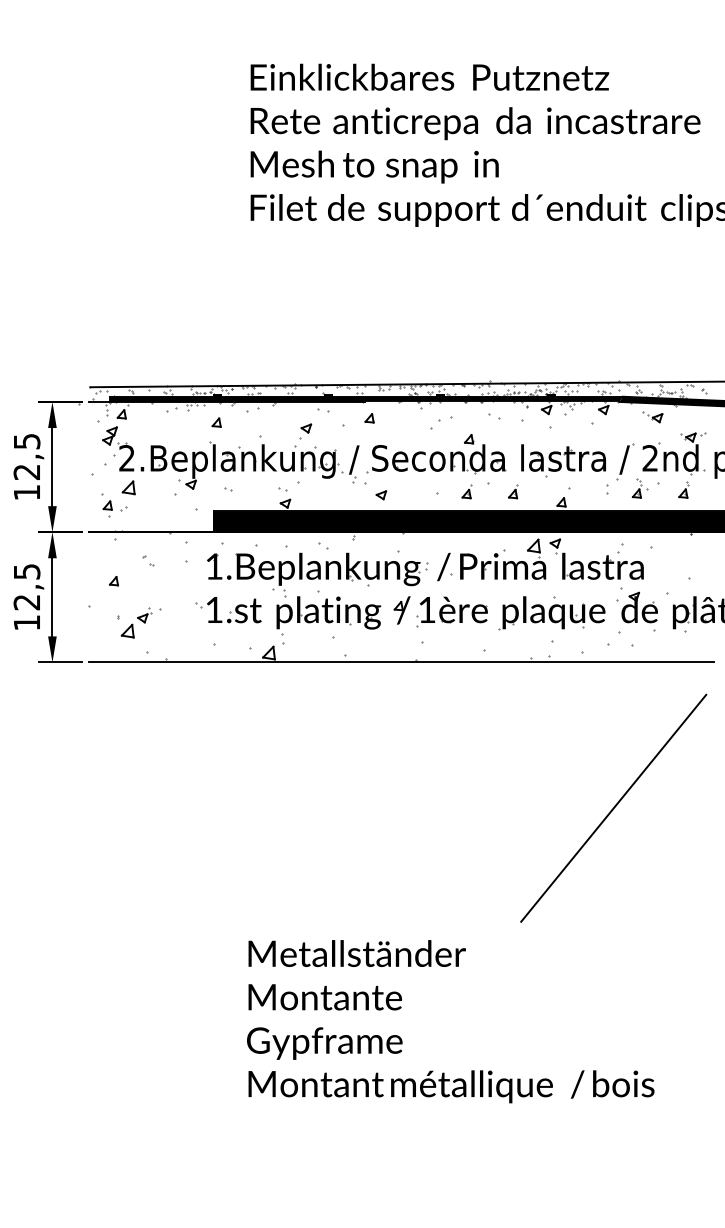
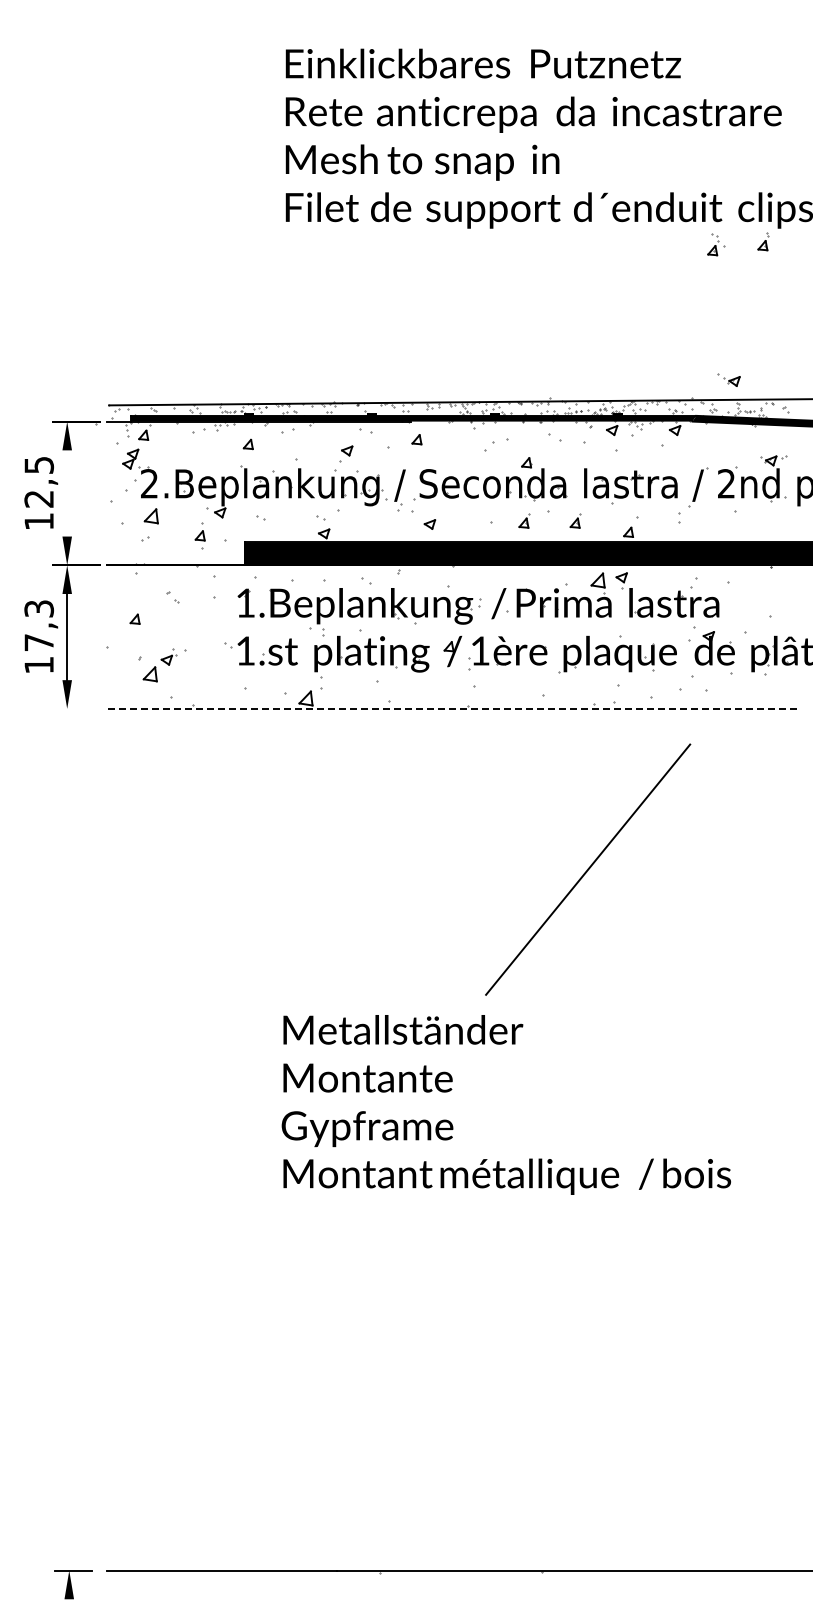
part: (652, 416) -> (728, 379), moved
line: (52, 467) -> (67, 493), removed
part: (640, 488) -> (716, 244), moved
part: (683, 489) -> (763, 241), moved
part: (107, 508) -> (199, 539), moved
text: (26, 586) -> (38, 625), 12,5 -> 17,3
line: (60, 662) -> (76, 708), removed
line: (400, 662) -> (451, 708), solid -> dashed
line: (614, 808) -> (588, 869), moved

